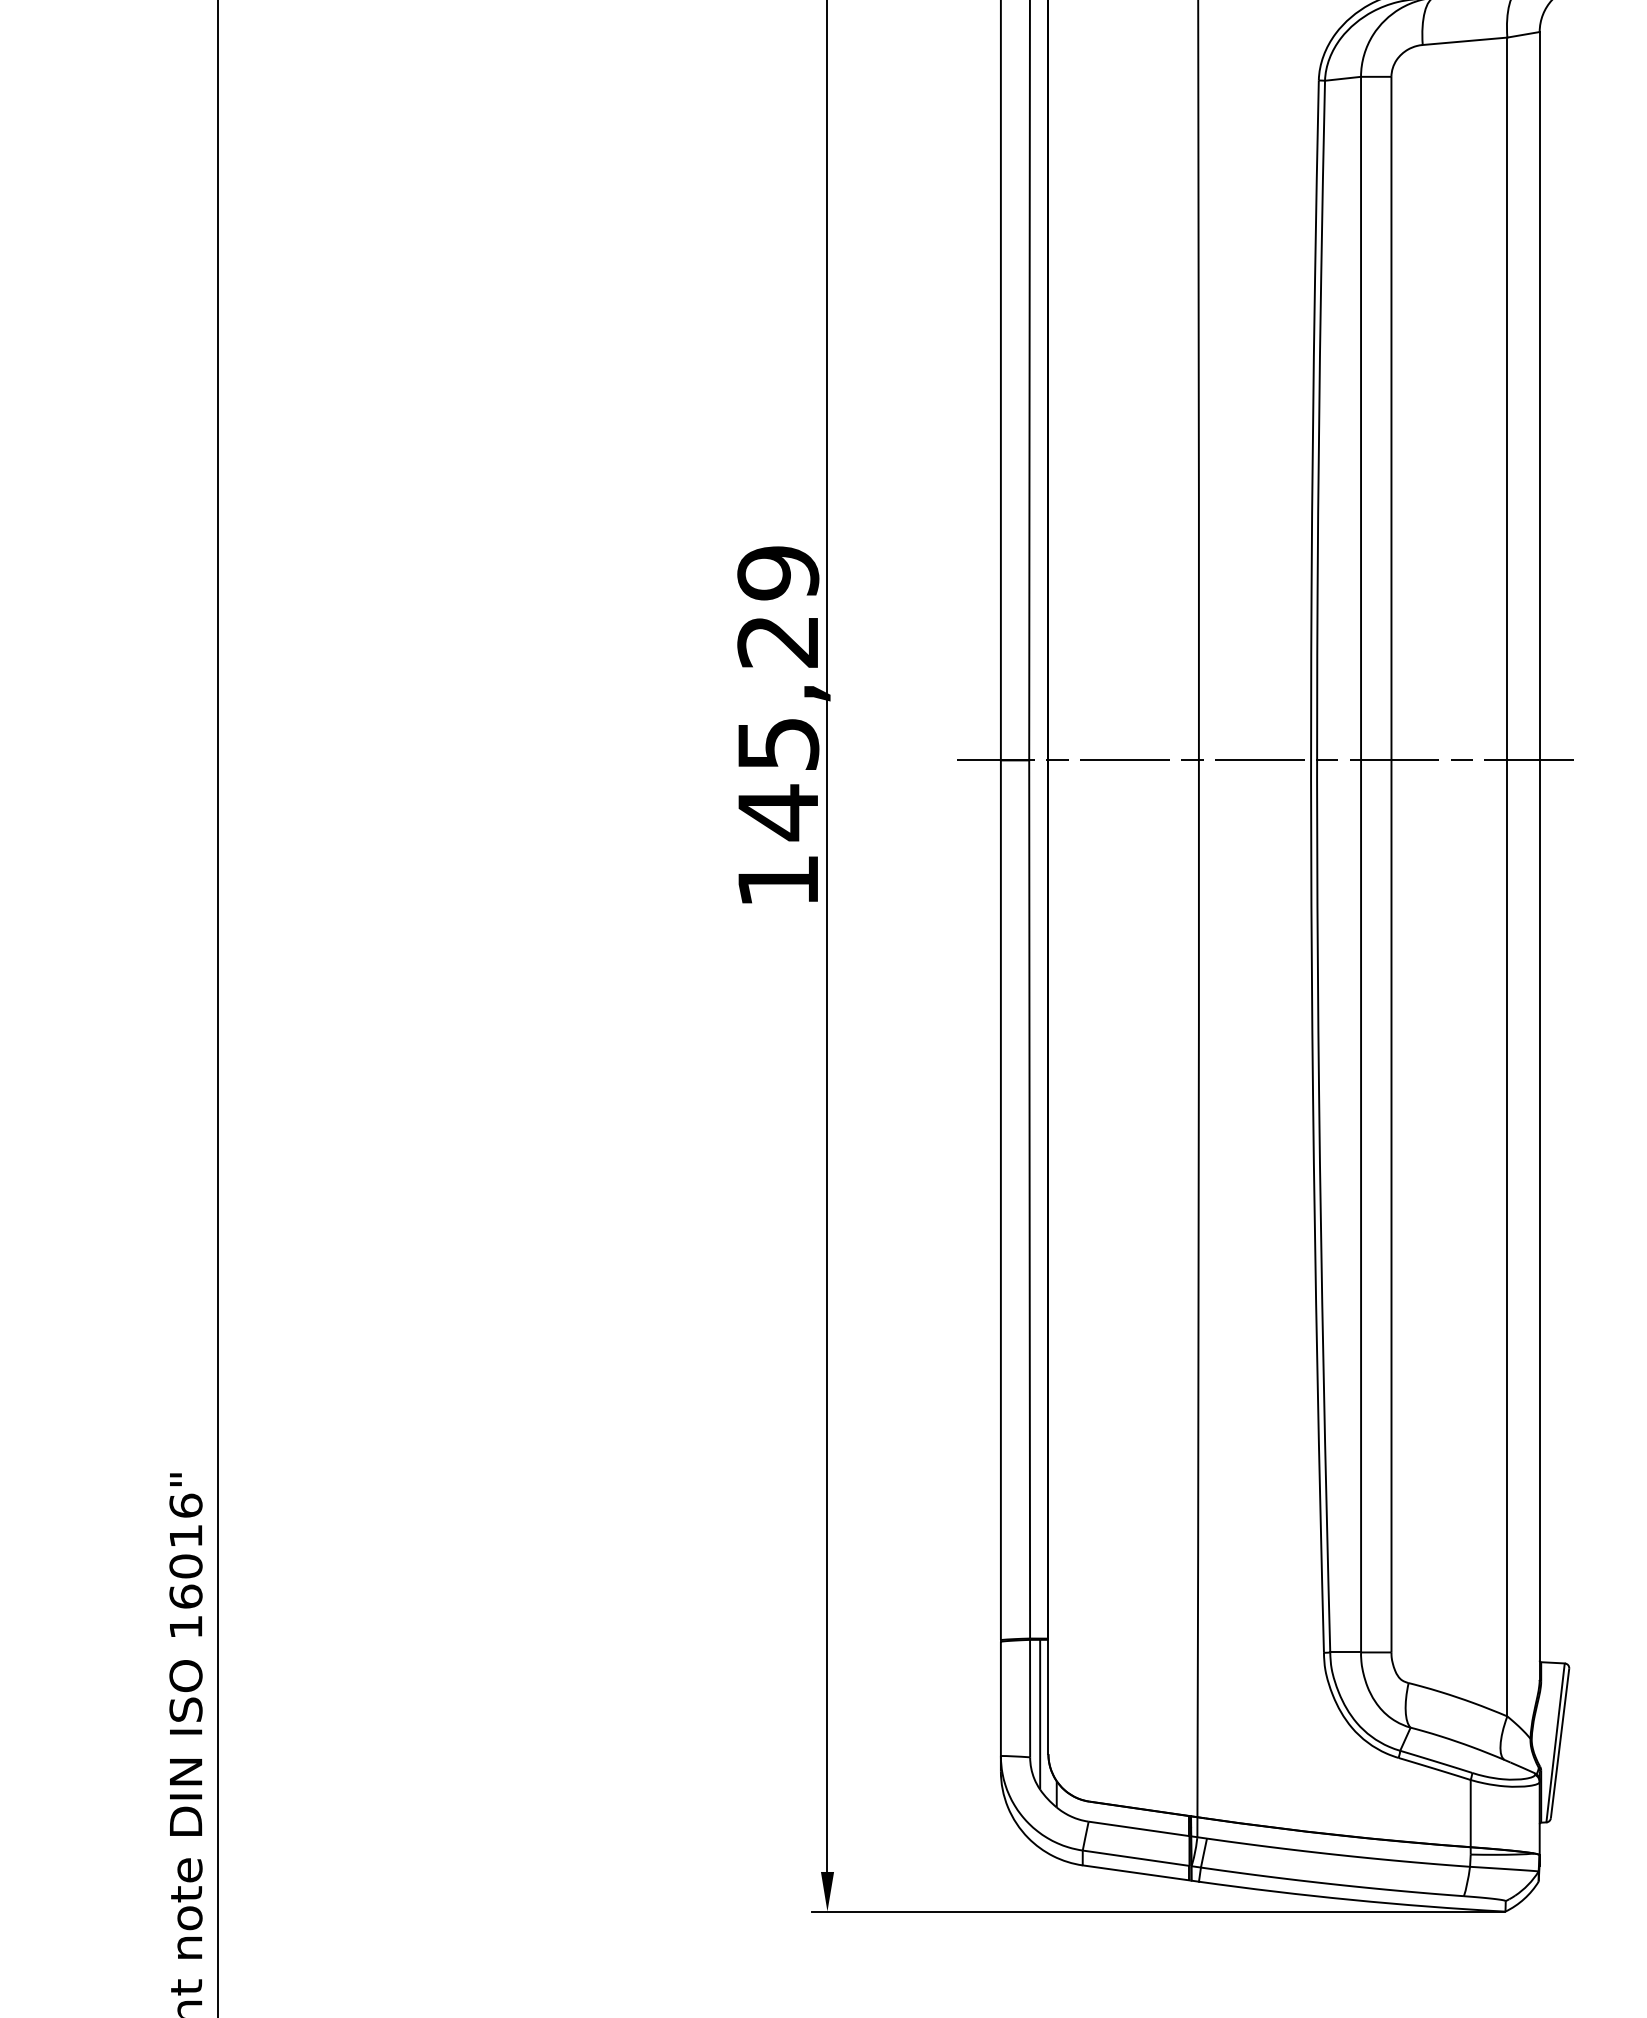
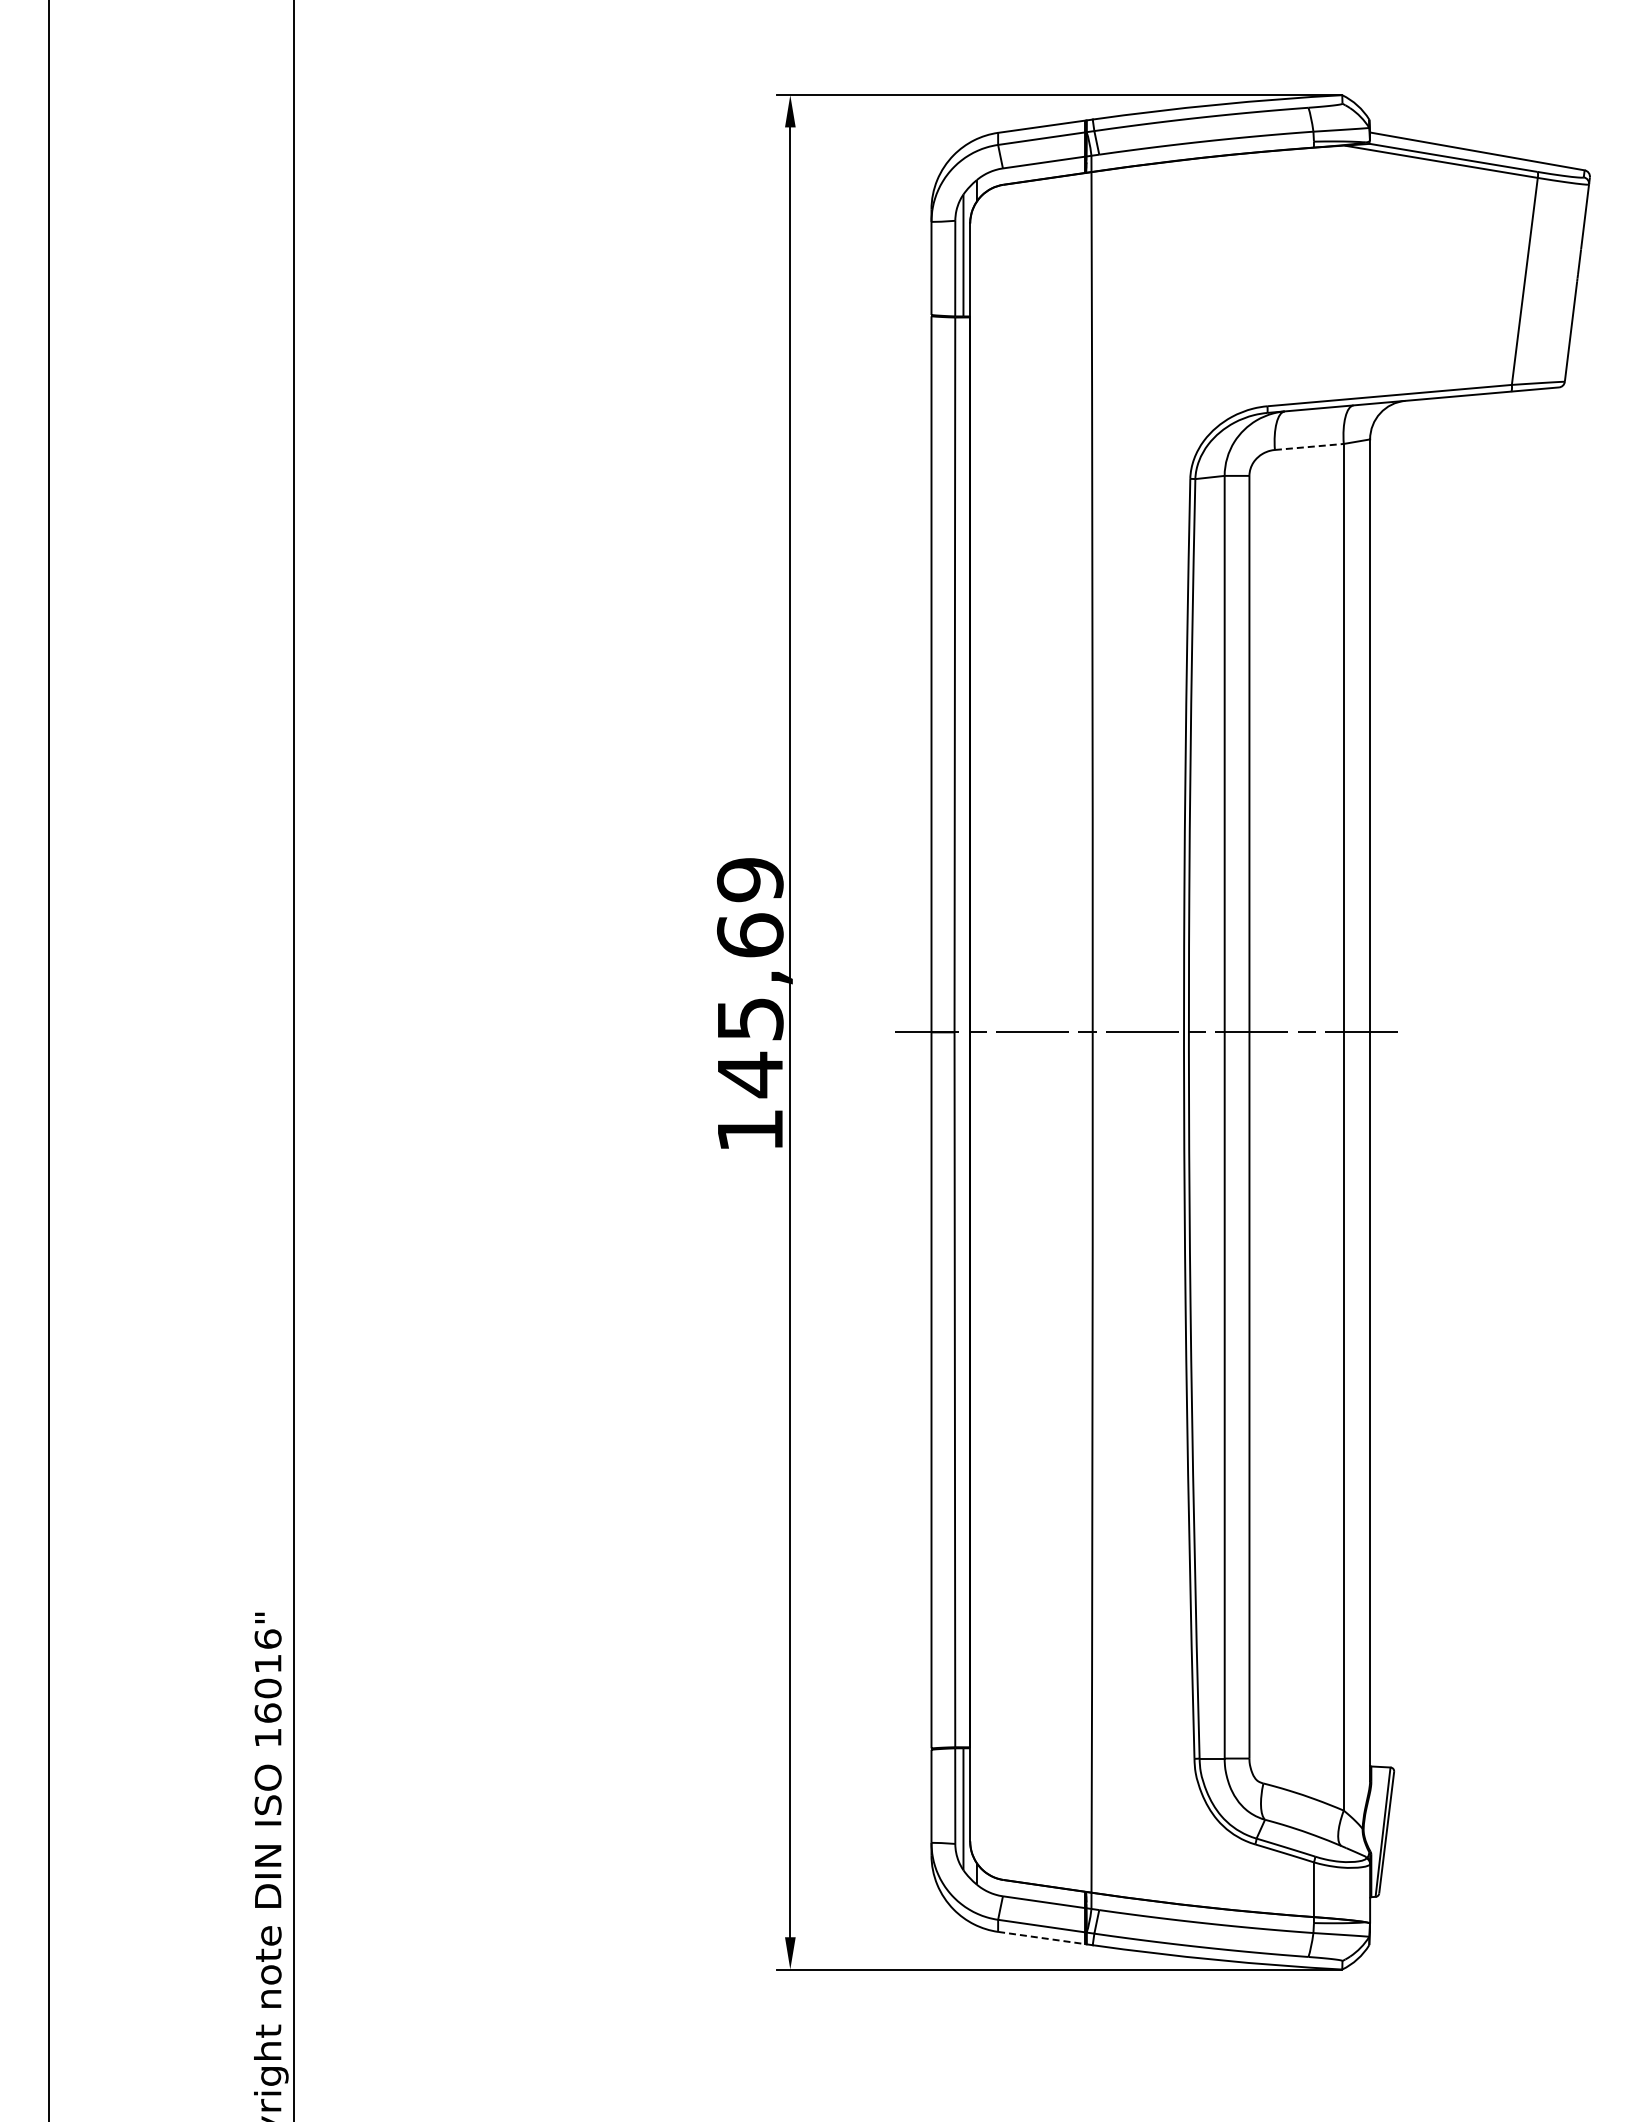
line: (1465, 40) -> (1309, 446), solid -> dashed
text: (778, 641) -> (750, 935), 145,29 -> 145,69
line: (1136, 1873) -> (1041, 1938), solid -> dashed

